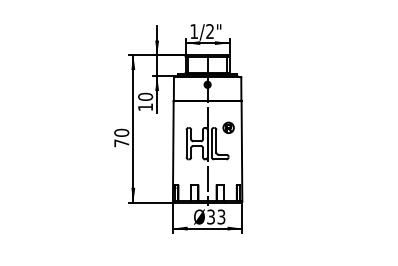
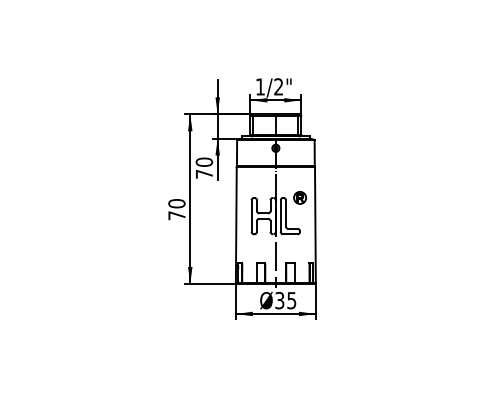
text: (145, 106) -> (204, 173), 10 -> 70
text: (221, 216) -> (291, 299), 33 -> 35

